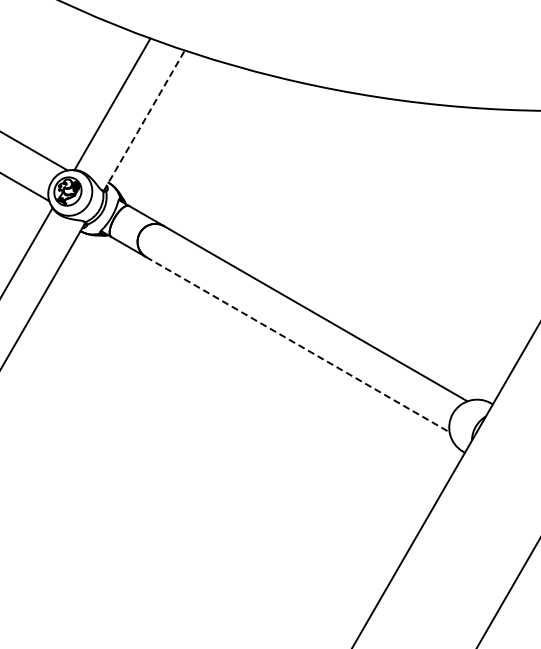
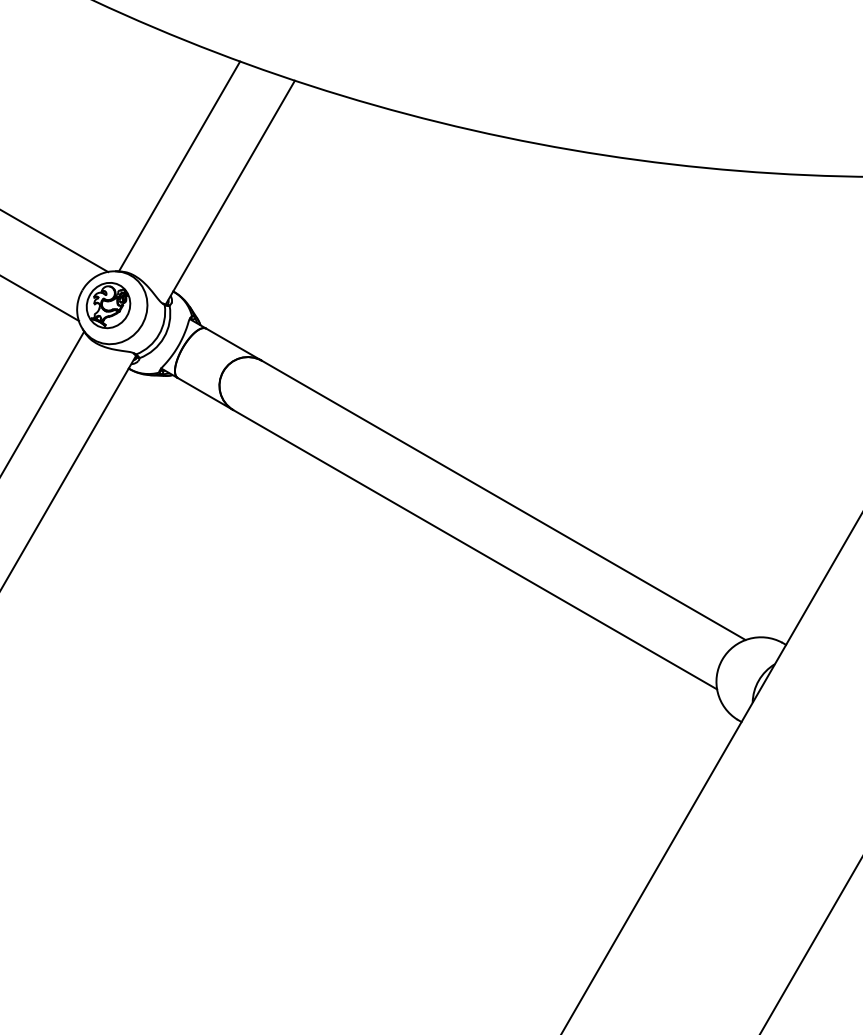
line: (144, 120) -> (230, 192), dashed -> solid
line: (298, 344) -> (476, 549), dashed -> solid

